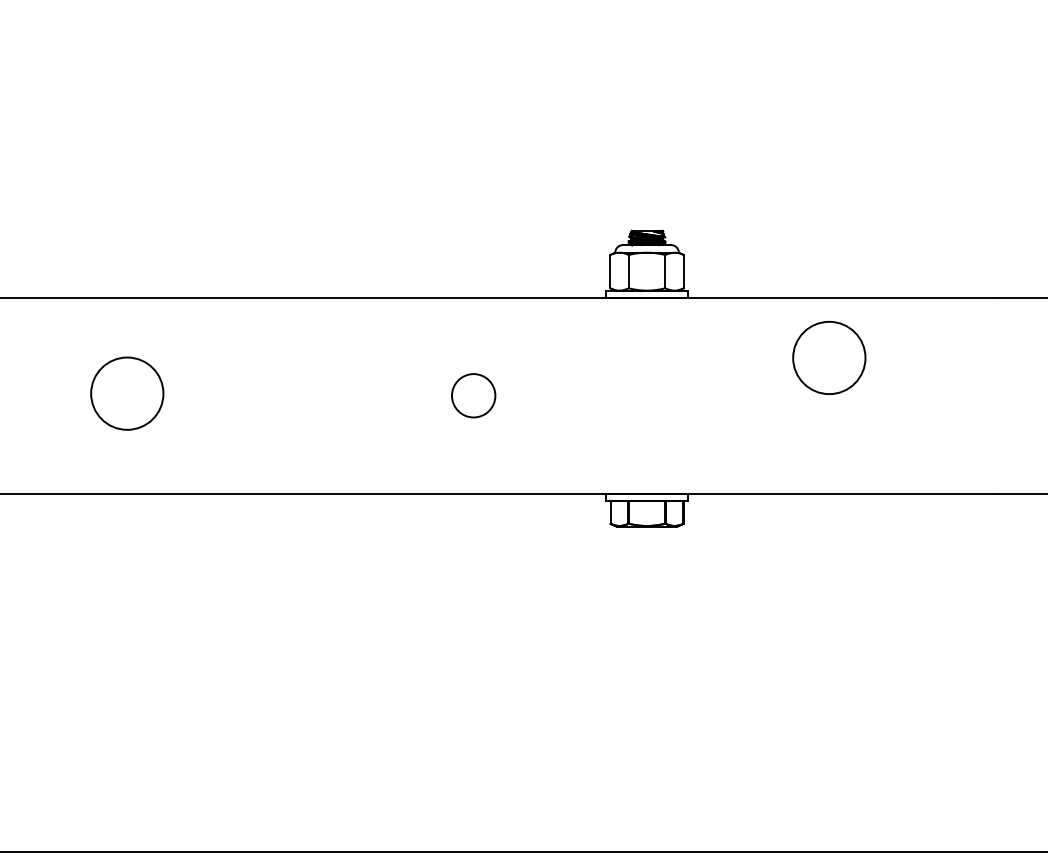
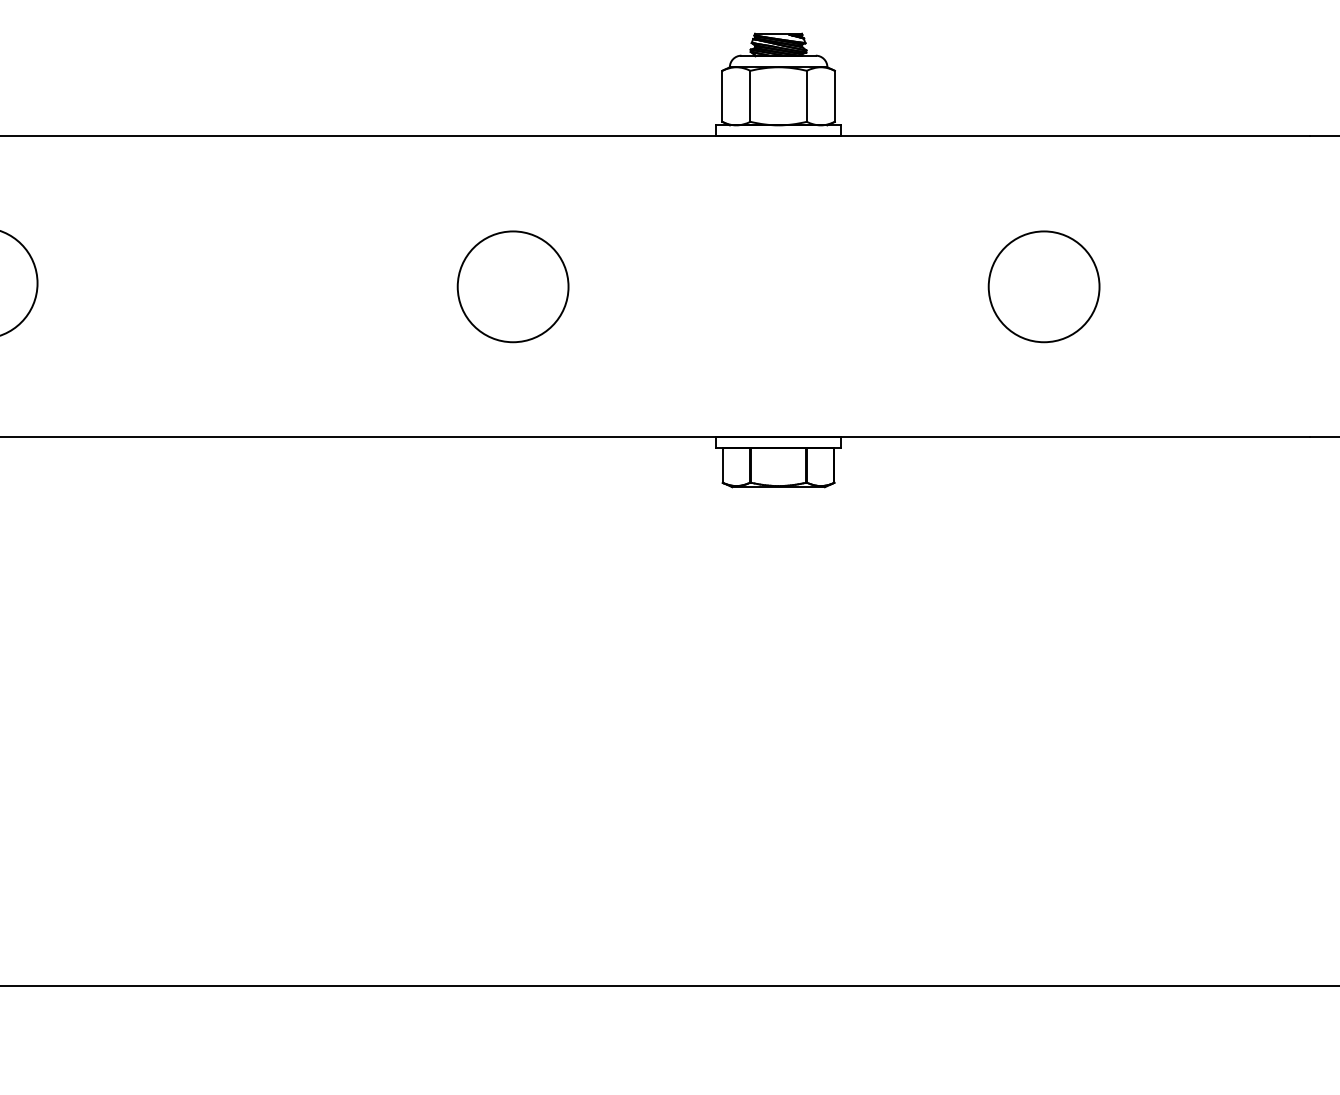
circle: (829, 357) -> (1044, 286), moved
circle: (473, 395) -> (512, 286), size x1.67

